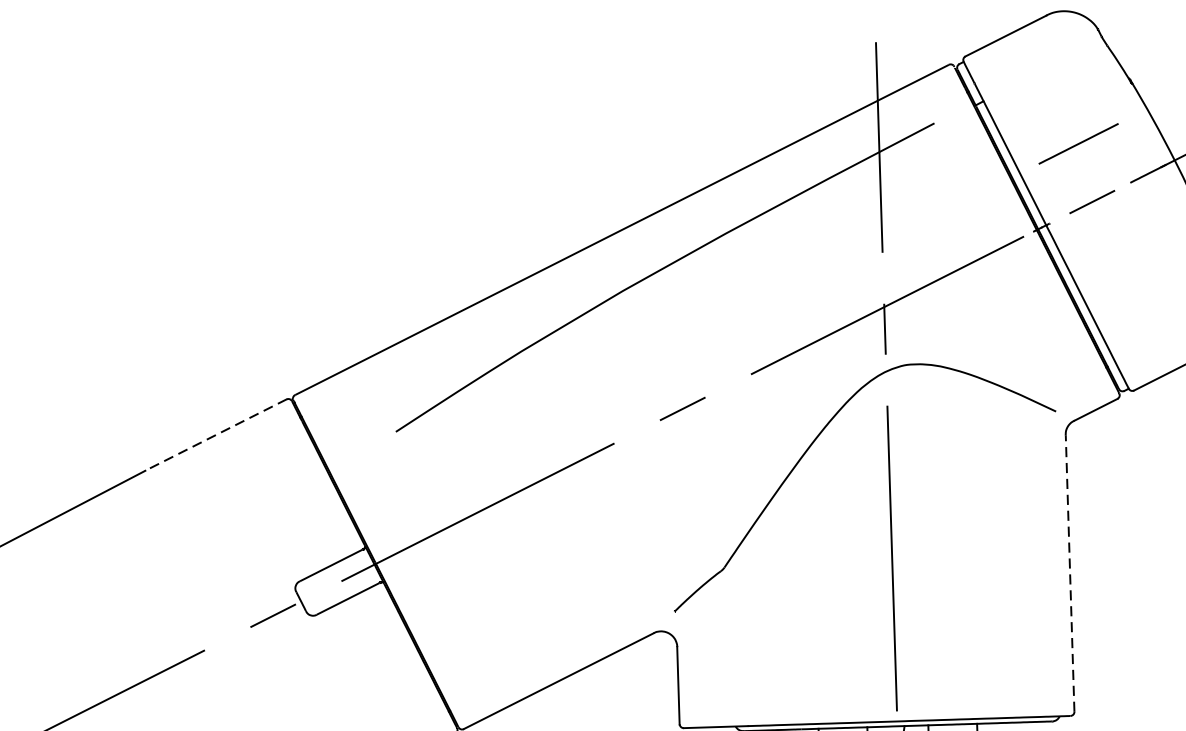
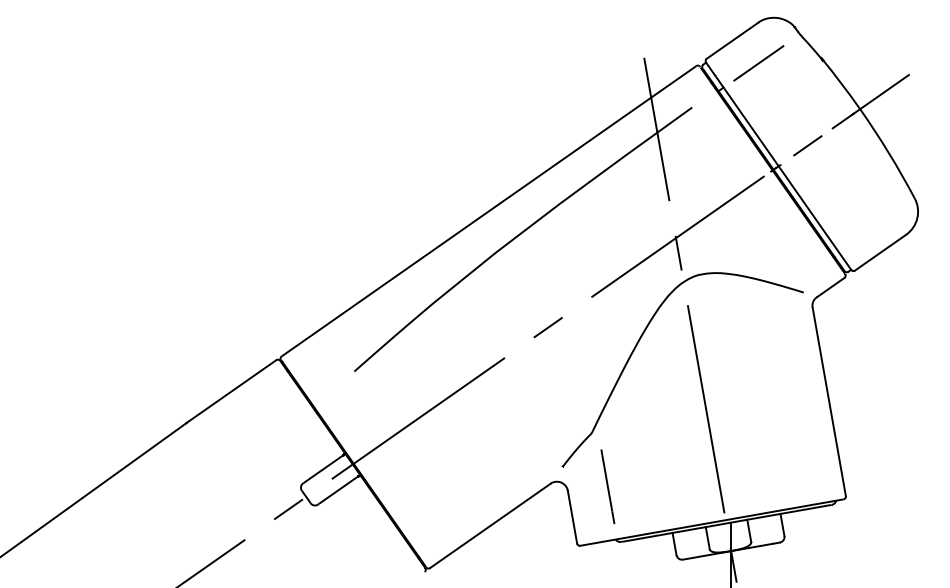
line: (1078, 143) -> (758, 63), moved
line: (215, 435) -> (231, 391), dashed -> solid
line: (1070, 572) -> (829, 401), dashed -> solid
line: (734, 648) -> (607, 486), added

